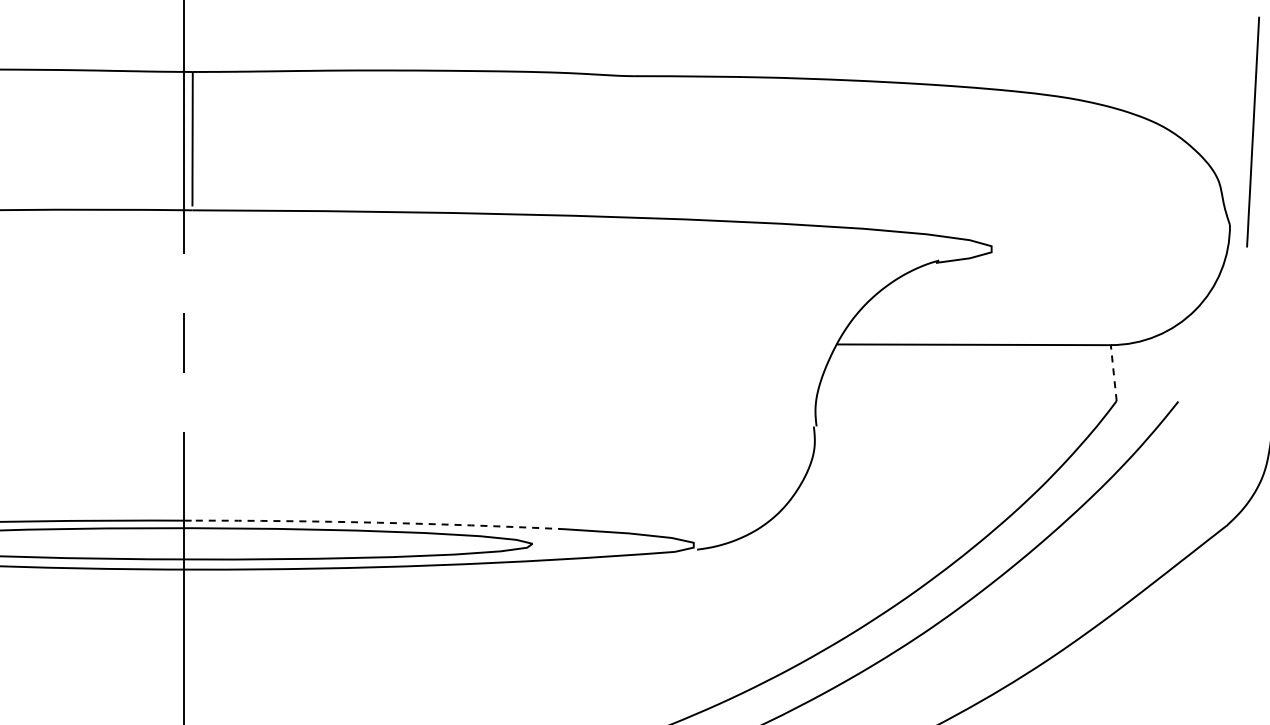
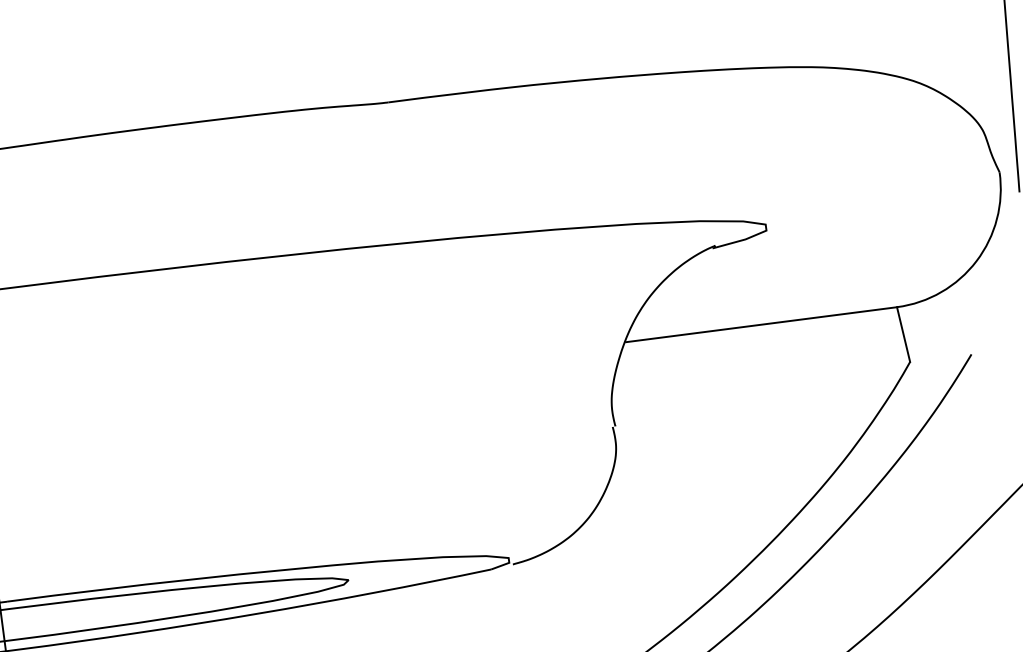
line: (1113, 372) -> (903, 334), dashed -> solid
arc: (378, 522) -> (192, 579), dashed -> solid

